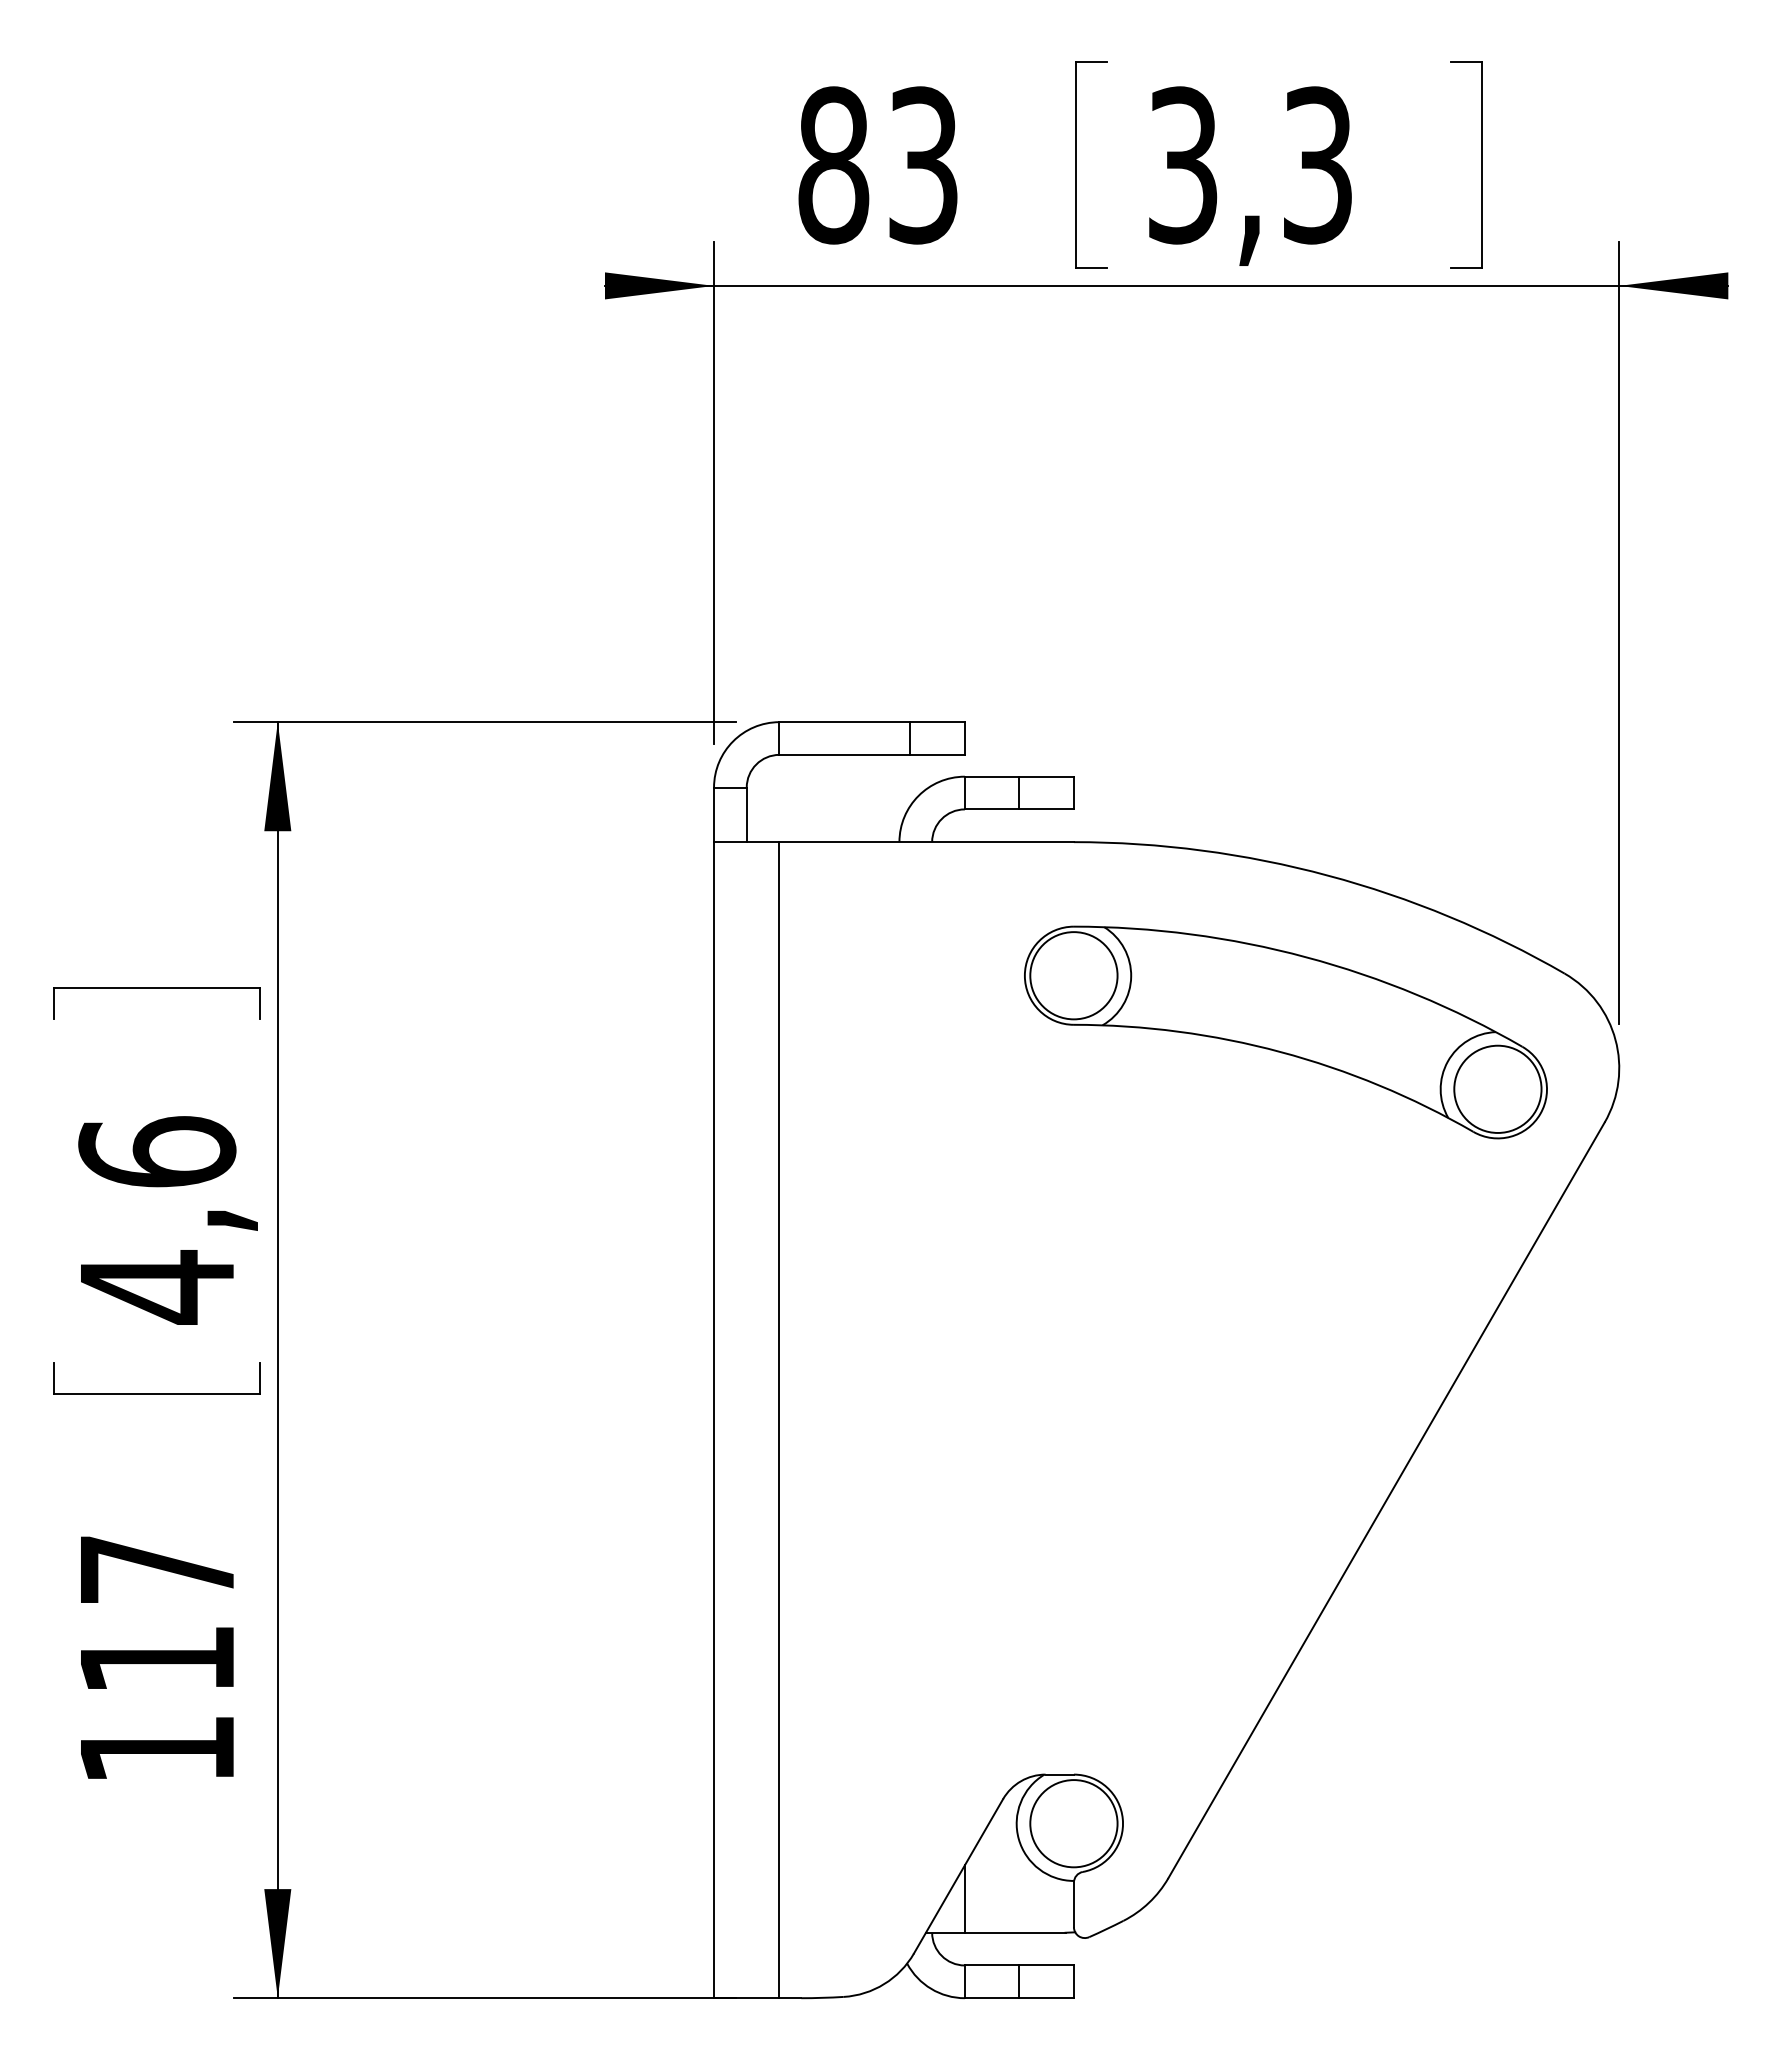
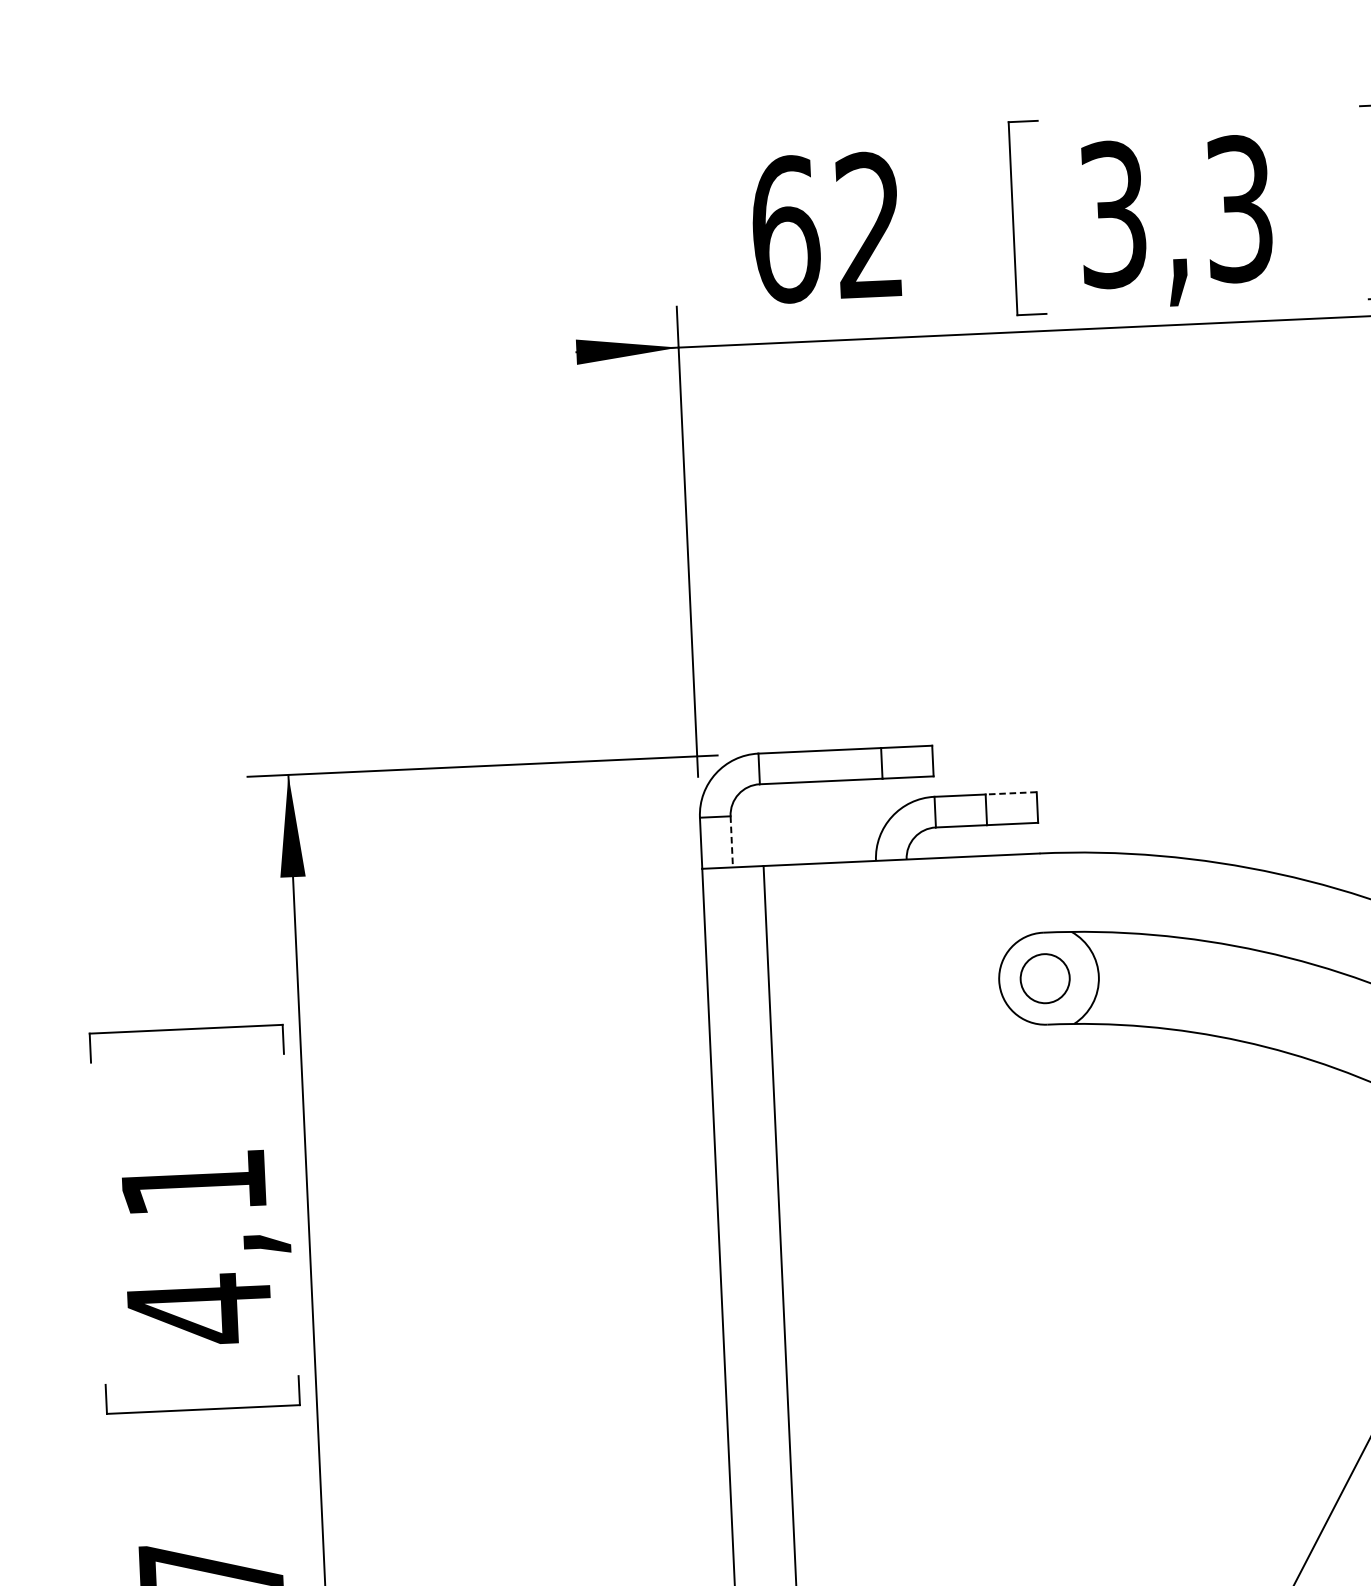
text: (877, 165) -> (826, 227), 83 -> 62
line: (1046, 776) -> (1011, 793), solid -> dashed
line: (746, 815) -> (731, 842), solid -> dashed
circle: (1073, 975) -> (1044, 978), size x0.6
text: (157, 1151) -> (193, 1182), 4,6 -> 4,1

